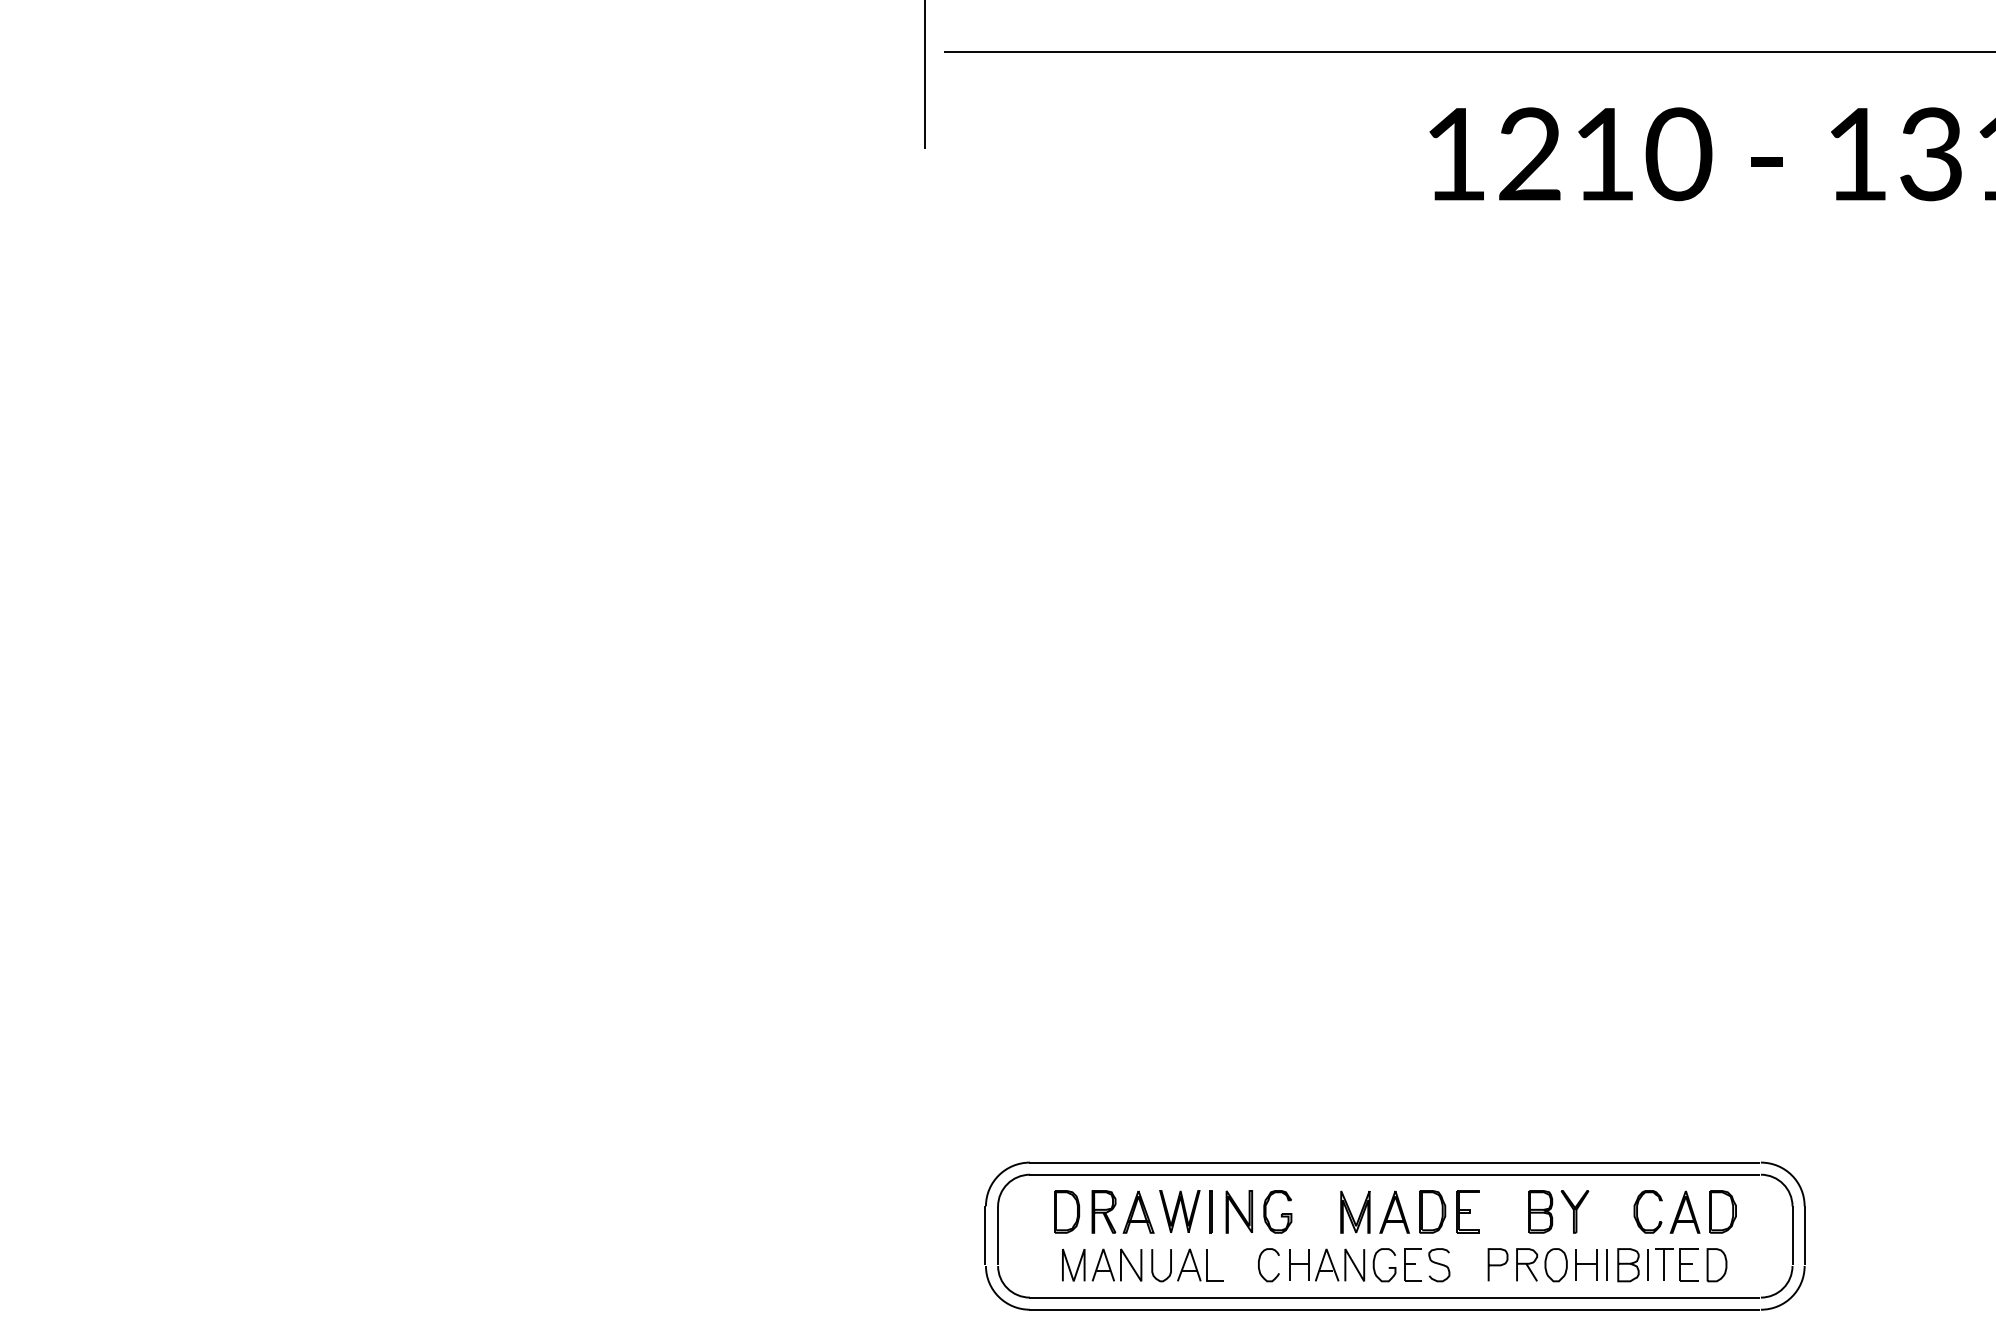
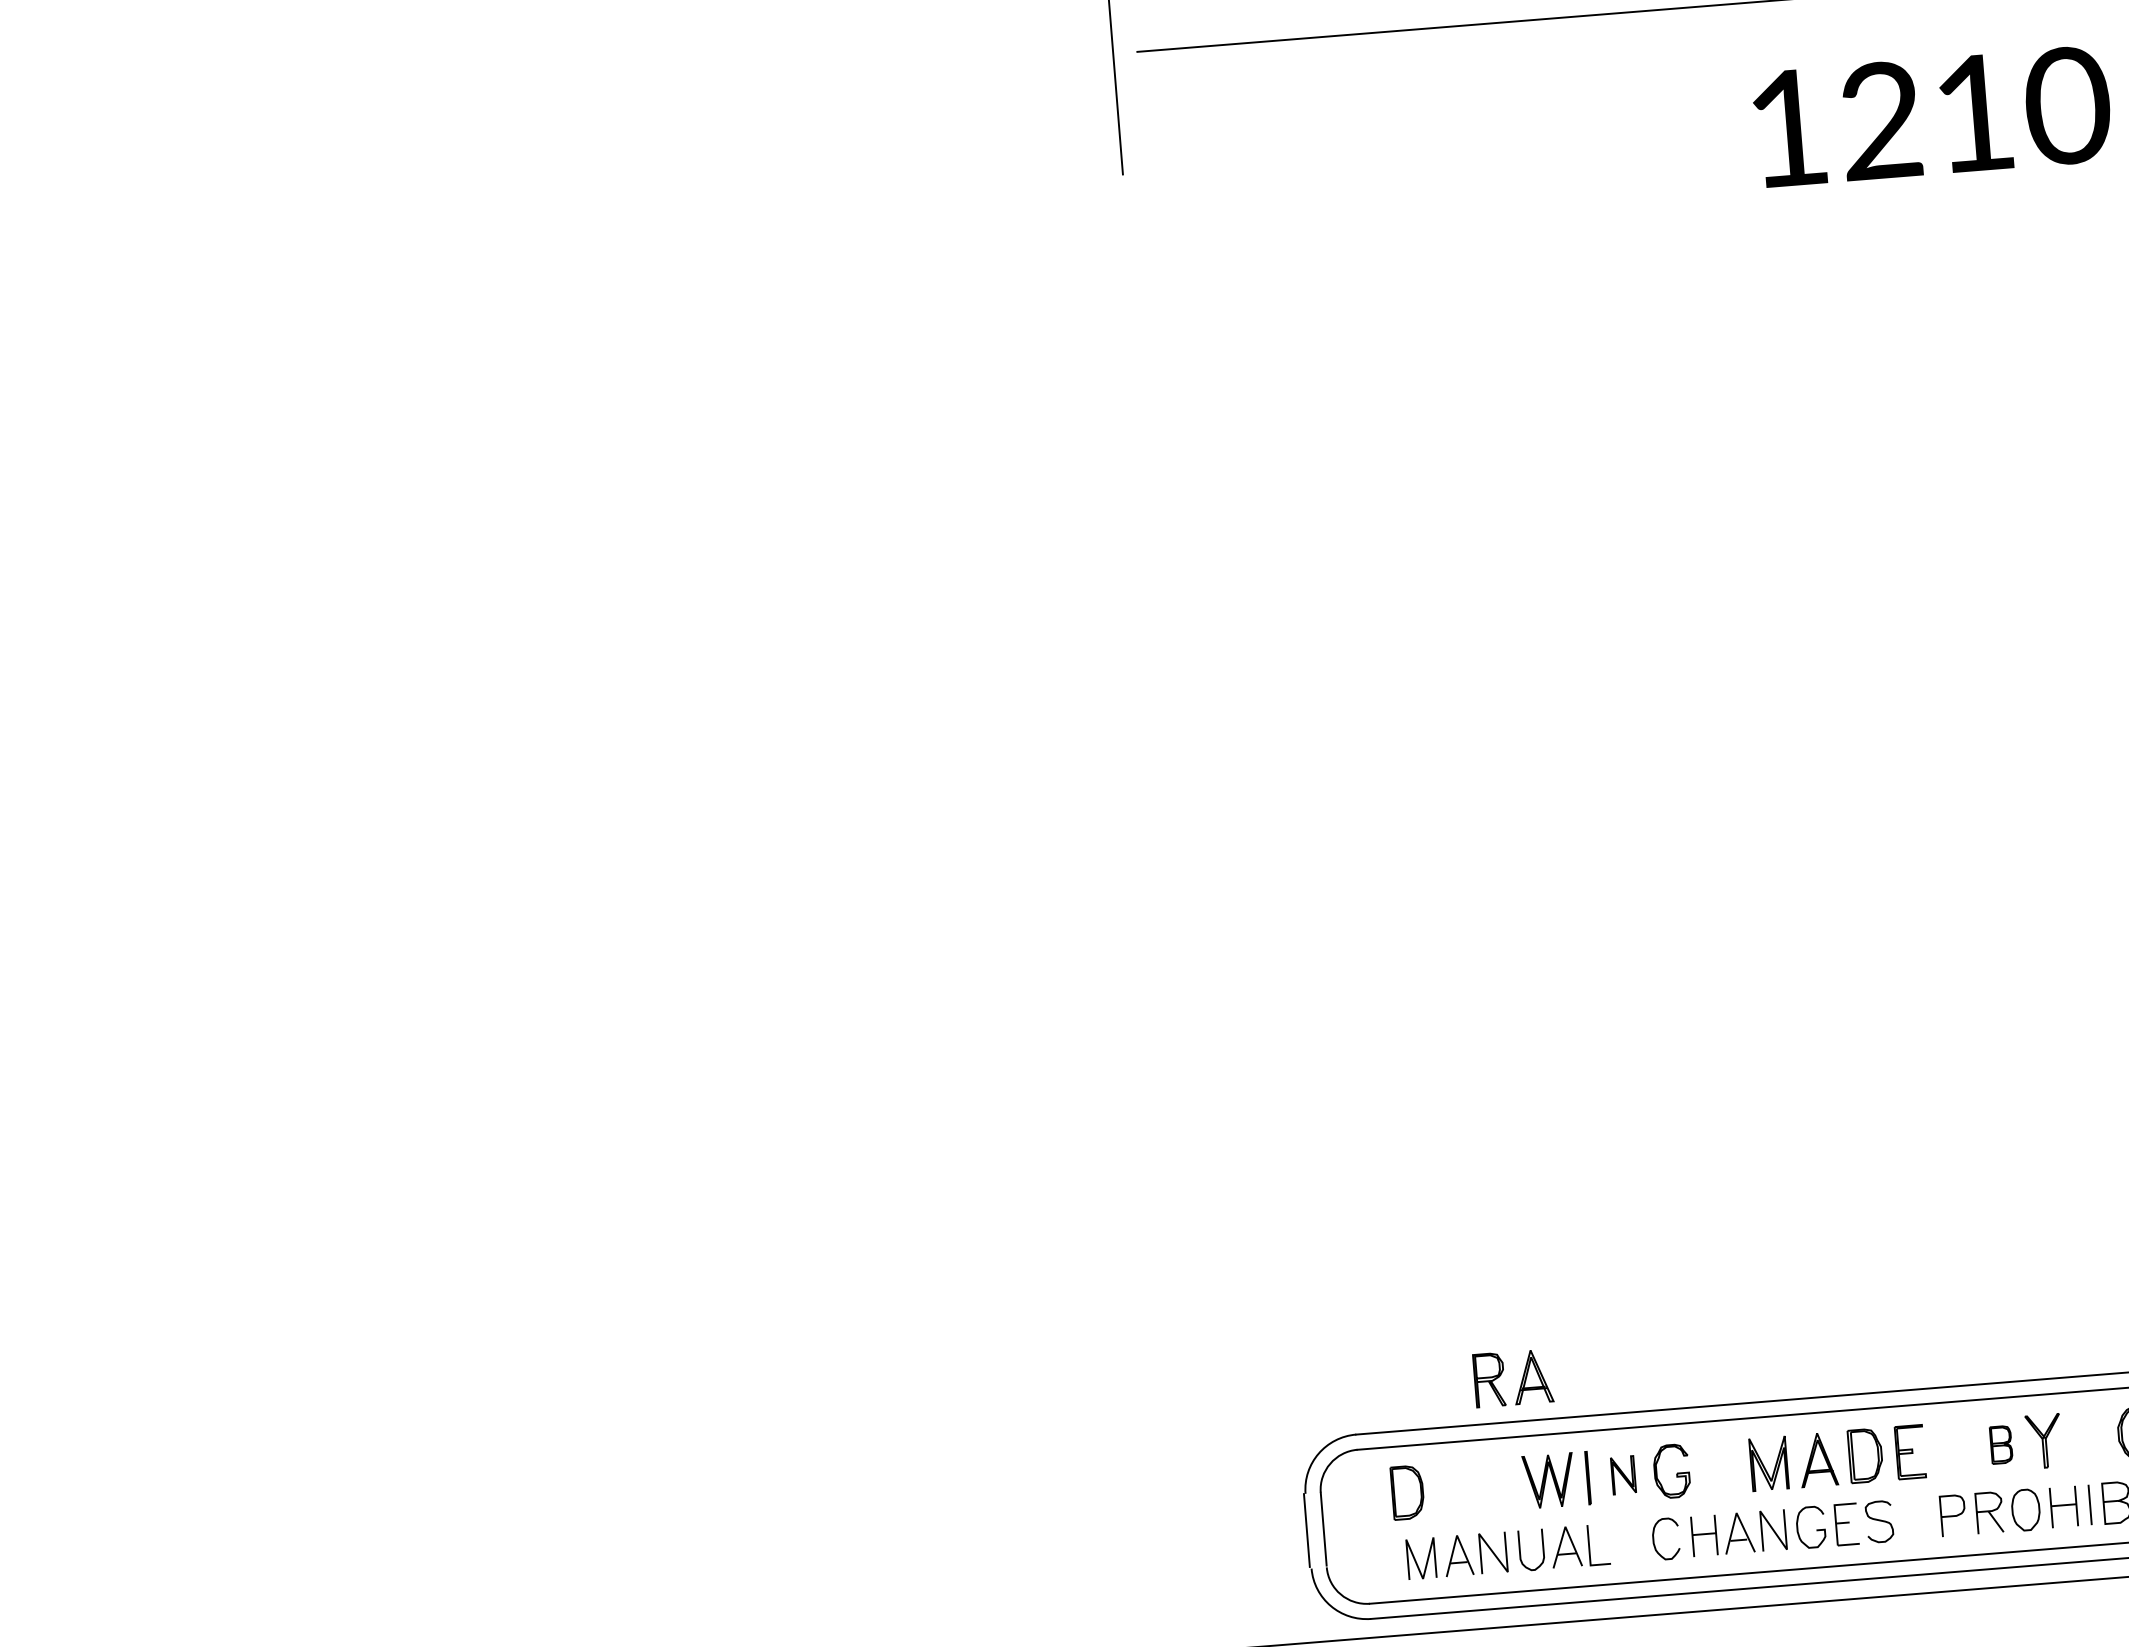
part: (1238, 1211) -> (1622, 1474), size x0.7
part: (1540, 1211) -> (2000, 1444), size x0.7
part: (1129, 1213) -> (1521, 1379), moved

